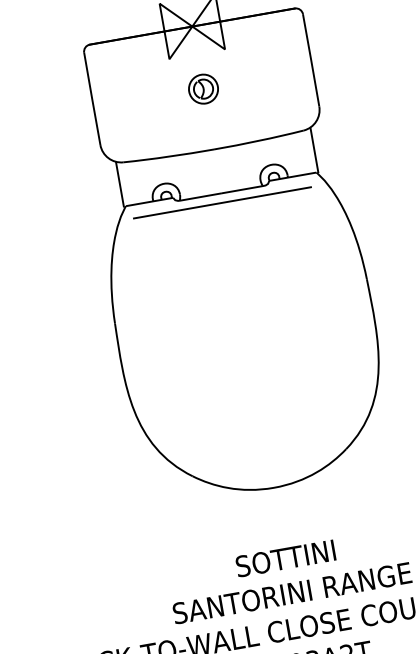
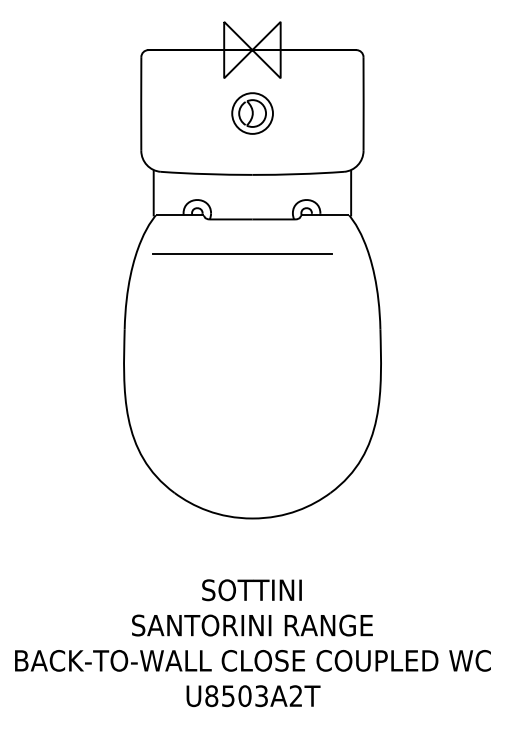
part: (203, 88) -> (252, 113), size x1.4
line: (222, 202) -> (242, 253), moved

